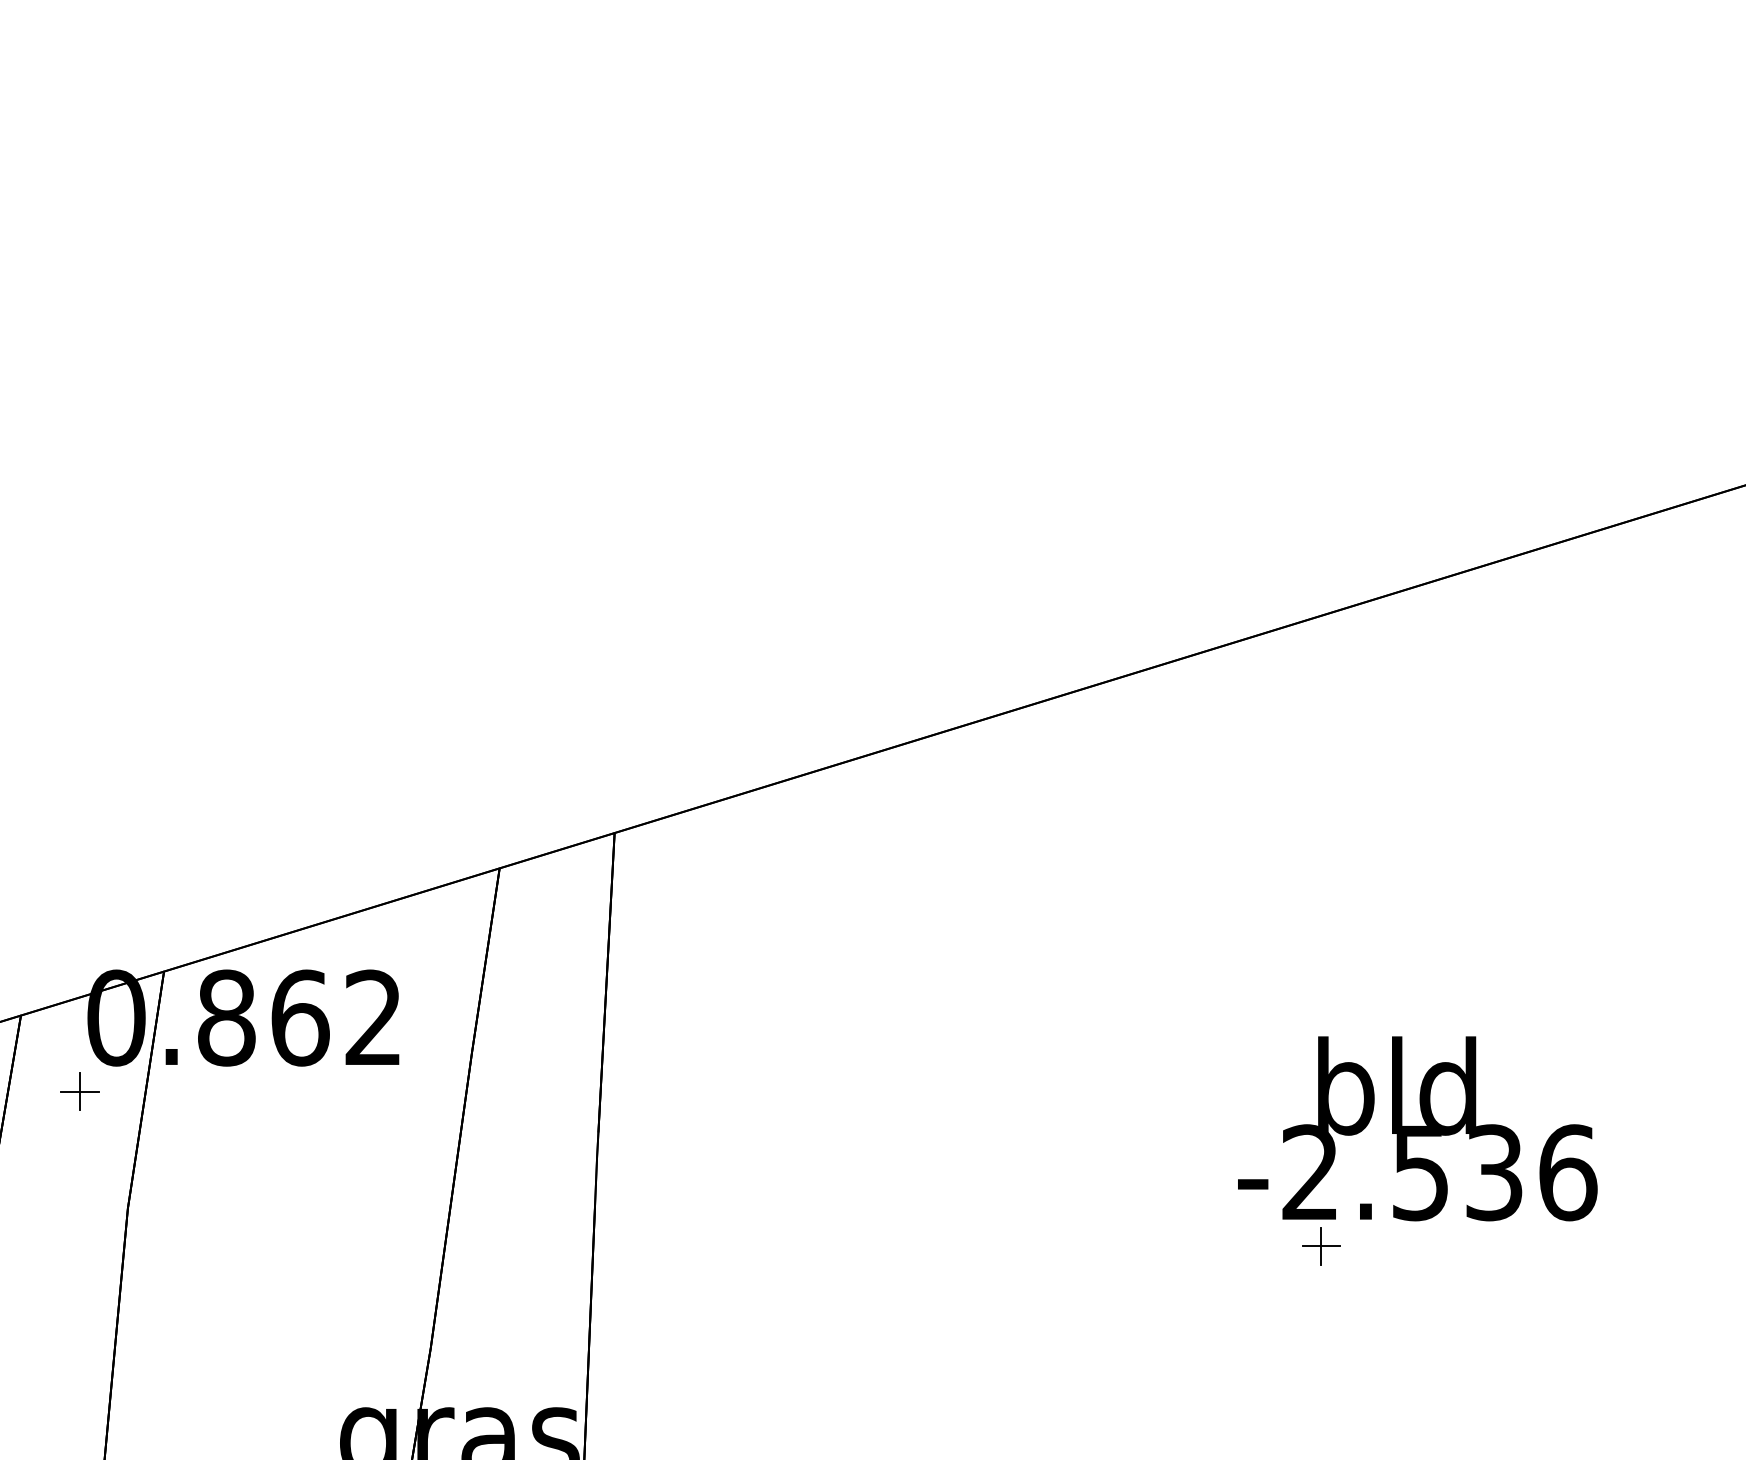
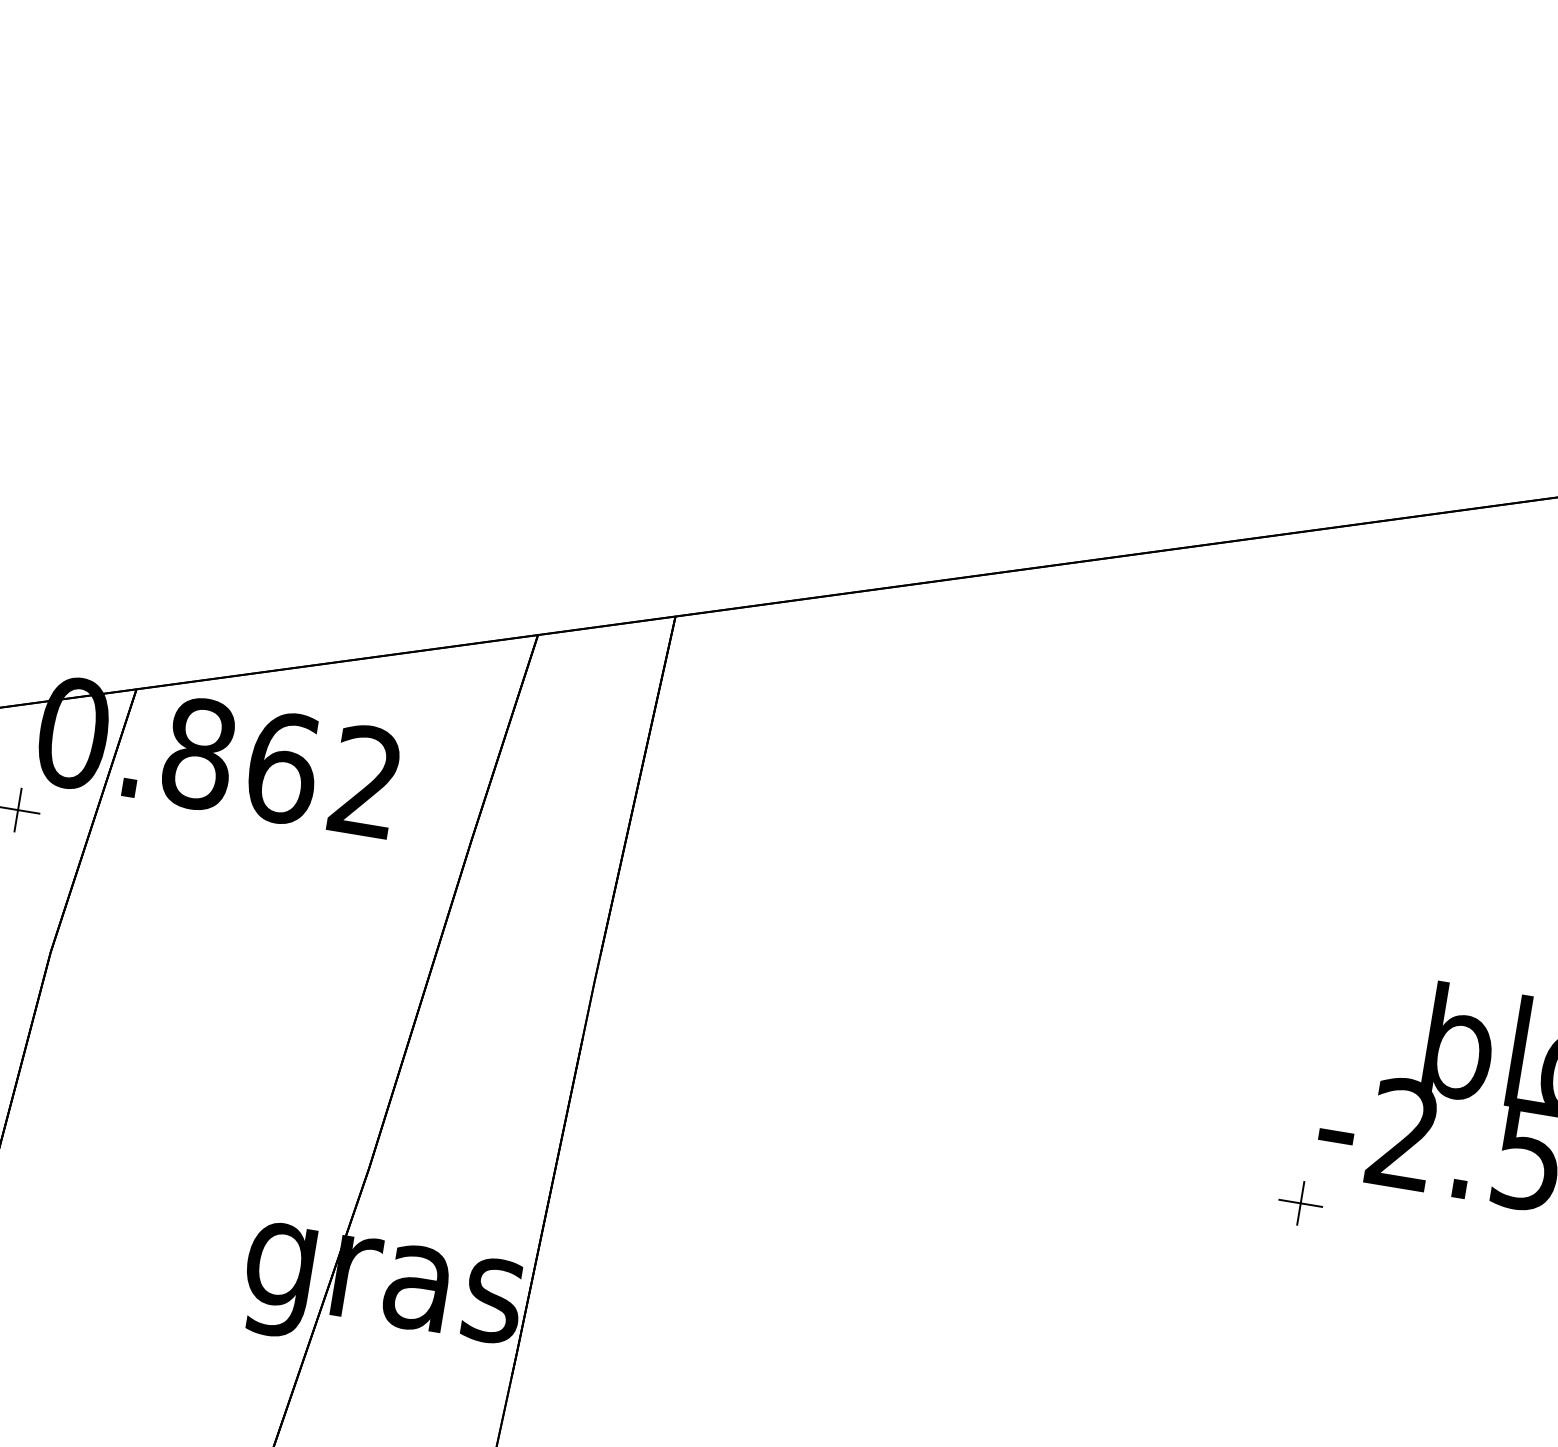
part: (1321, 1246) -> (1300, 1203), moved

